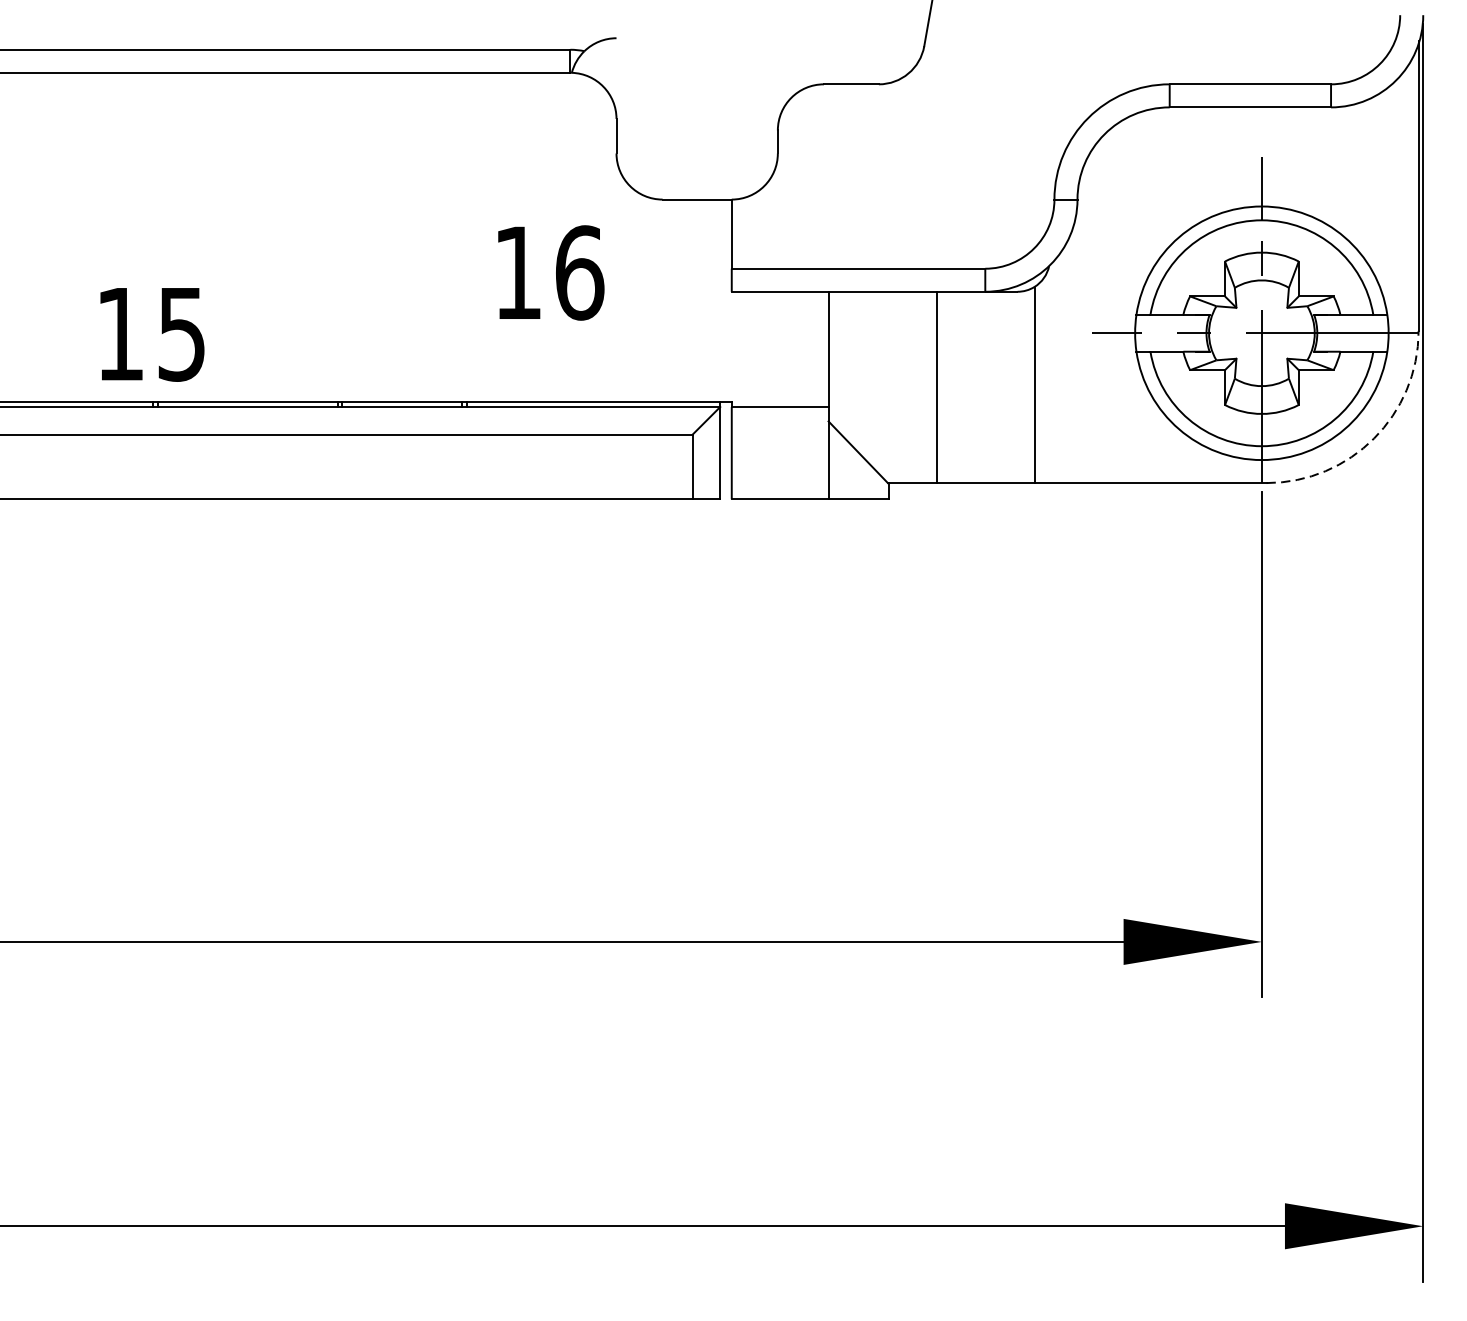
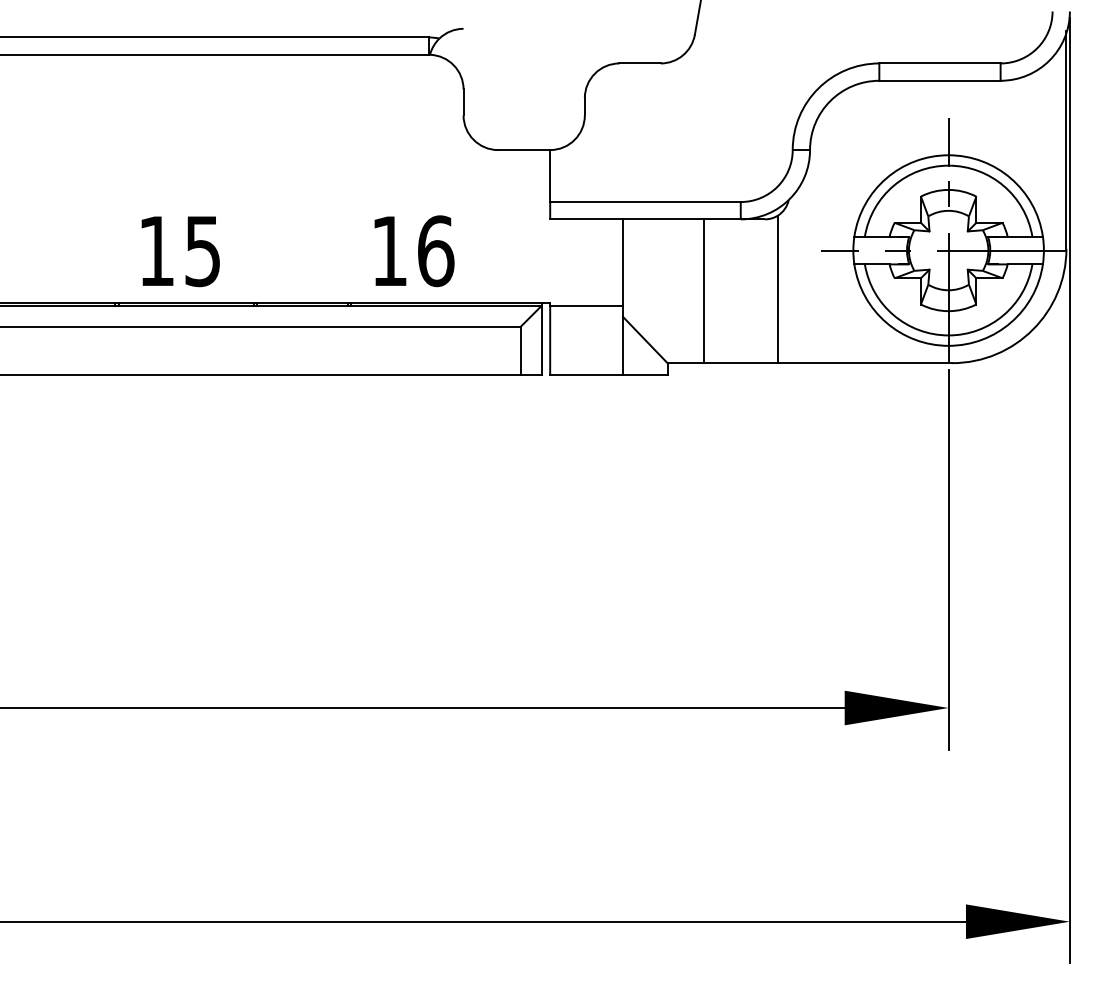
text: (551, 273) -> (414, 251), moved
text: (152, 334) -> (180, 251), moved
arc: (1373, 438) -> (1032, 329), dashed -> solid

